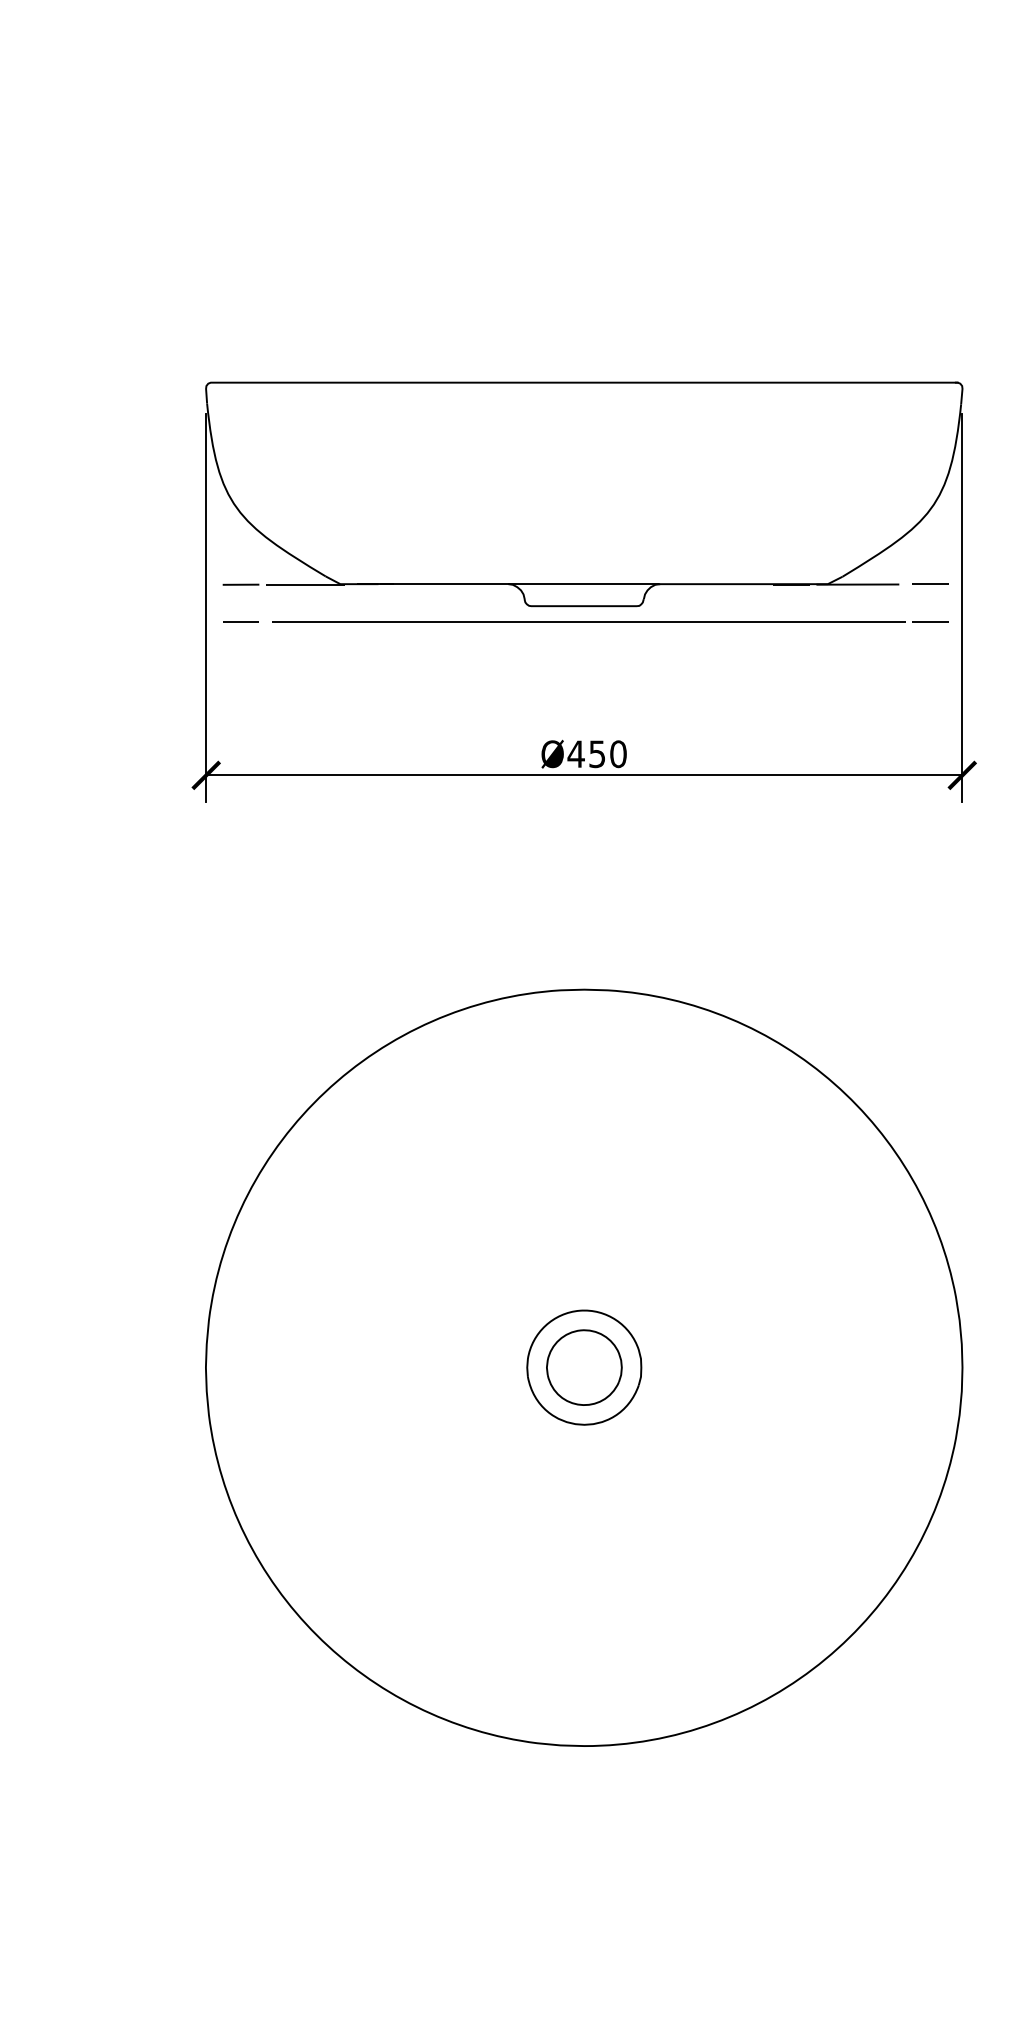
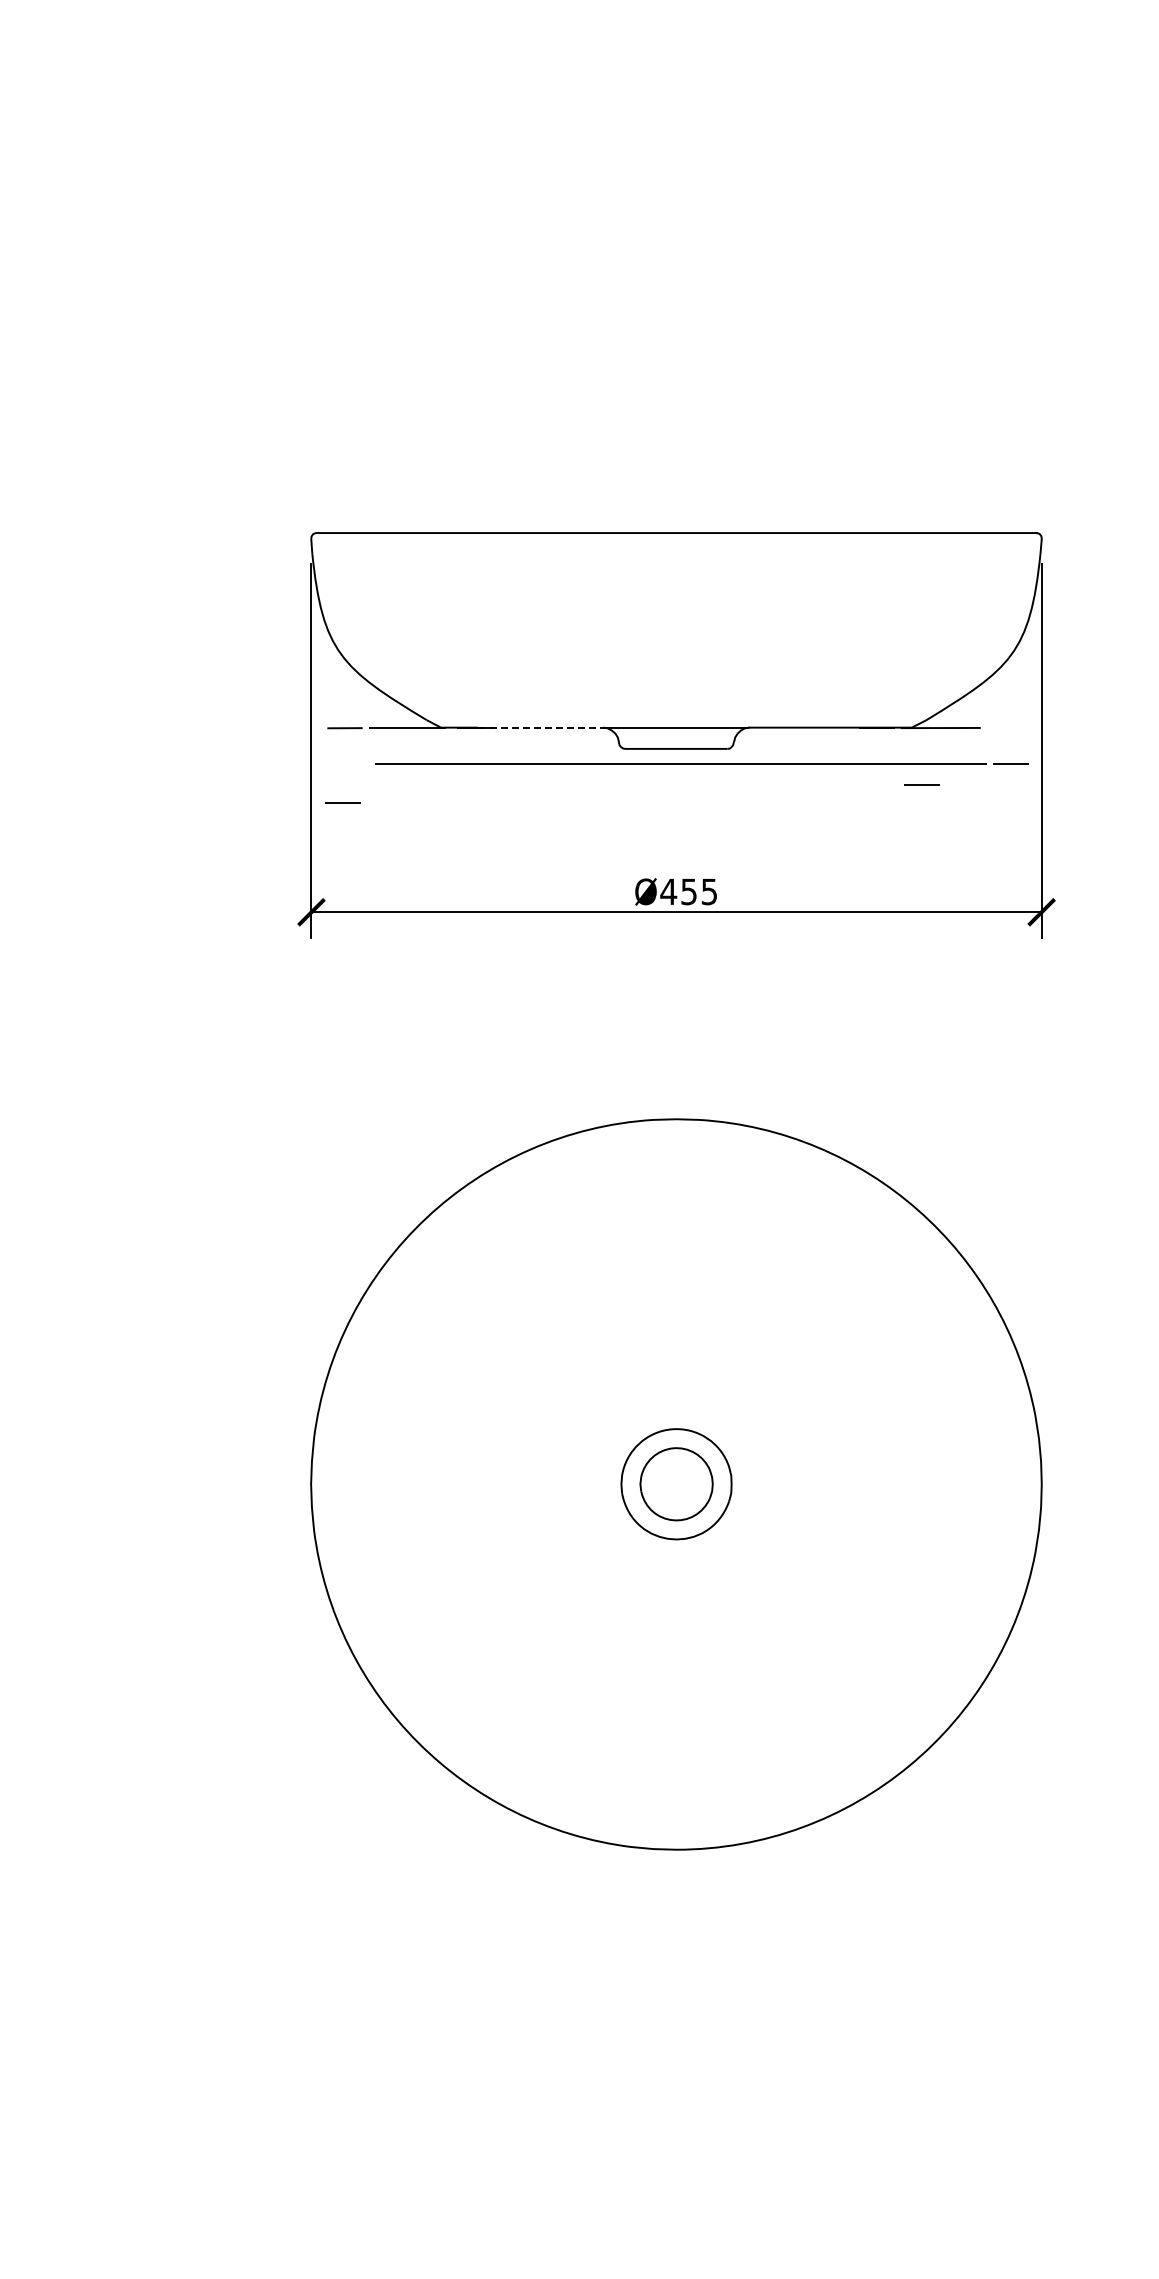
line: (444, 584) -> (541, 727), solid -> dashed
line: (930, 584) -> (921, 784), moved
line: (240, 621) -> (342, 802), moved
text: (618, 753) -> (709, 891), Ø450 -> Ø455

